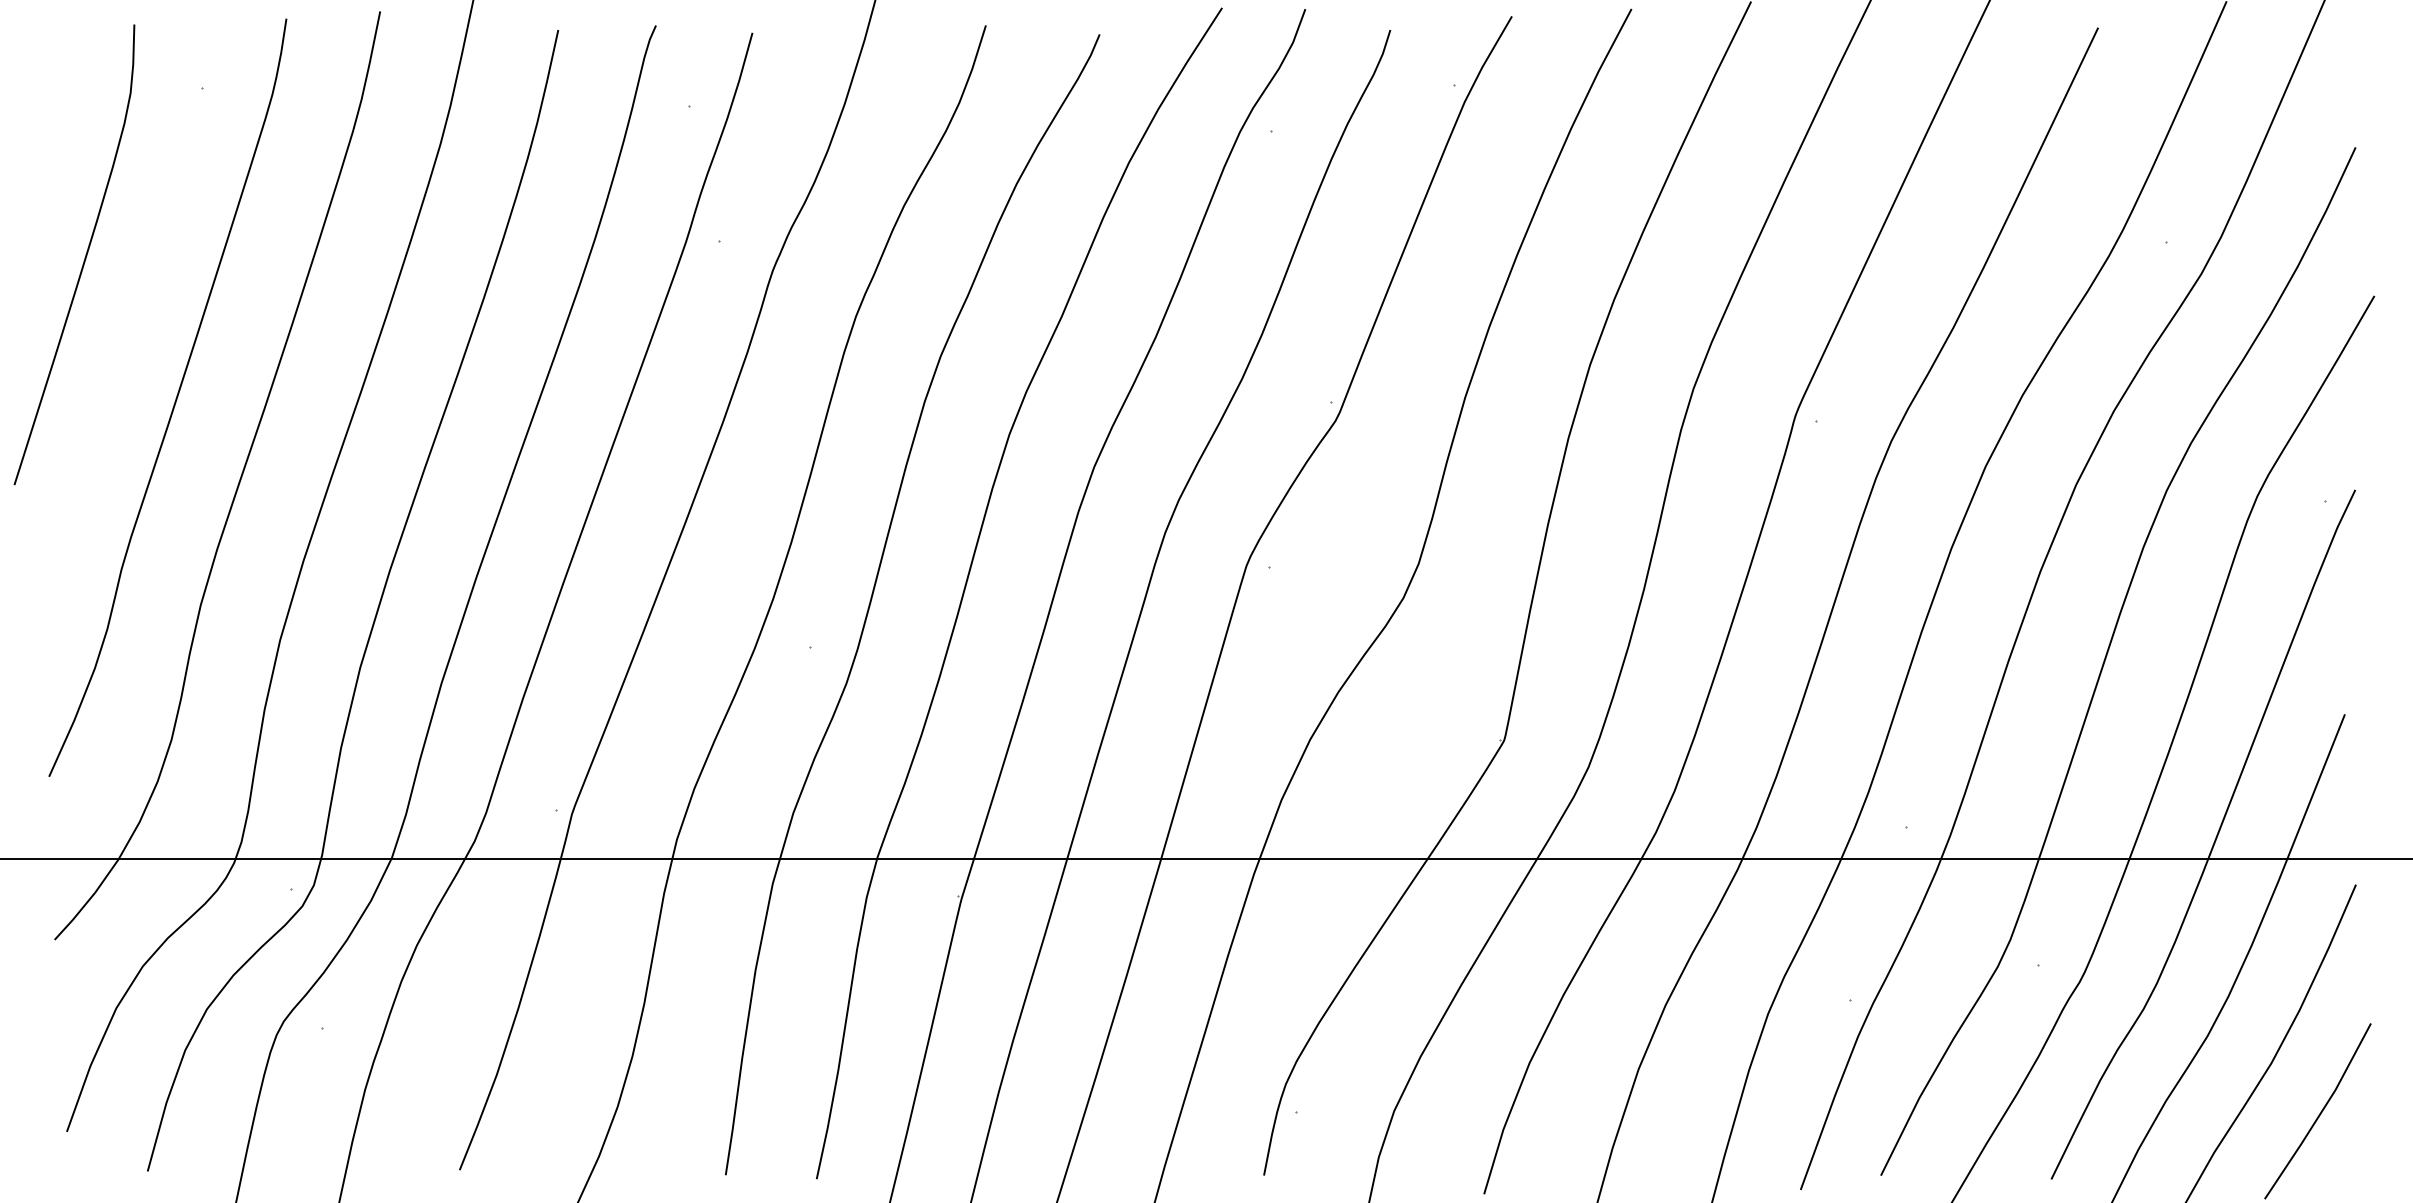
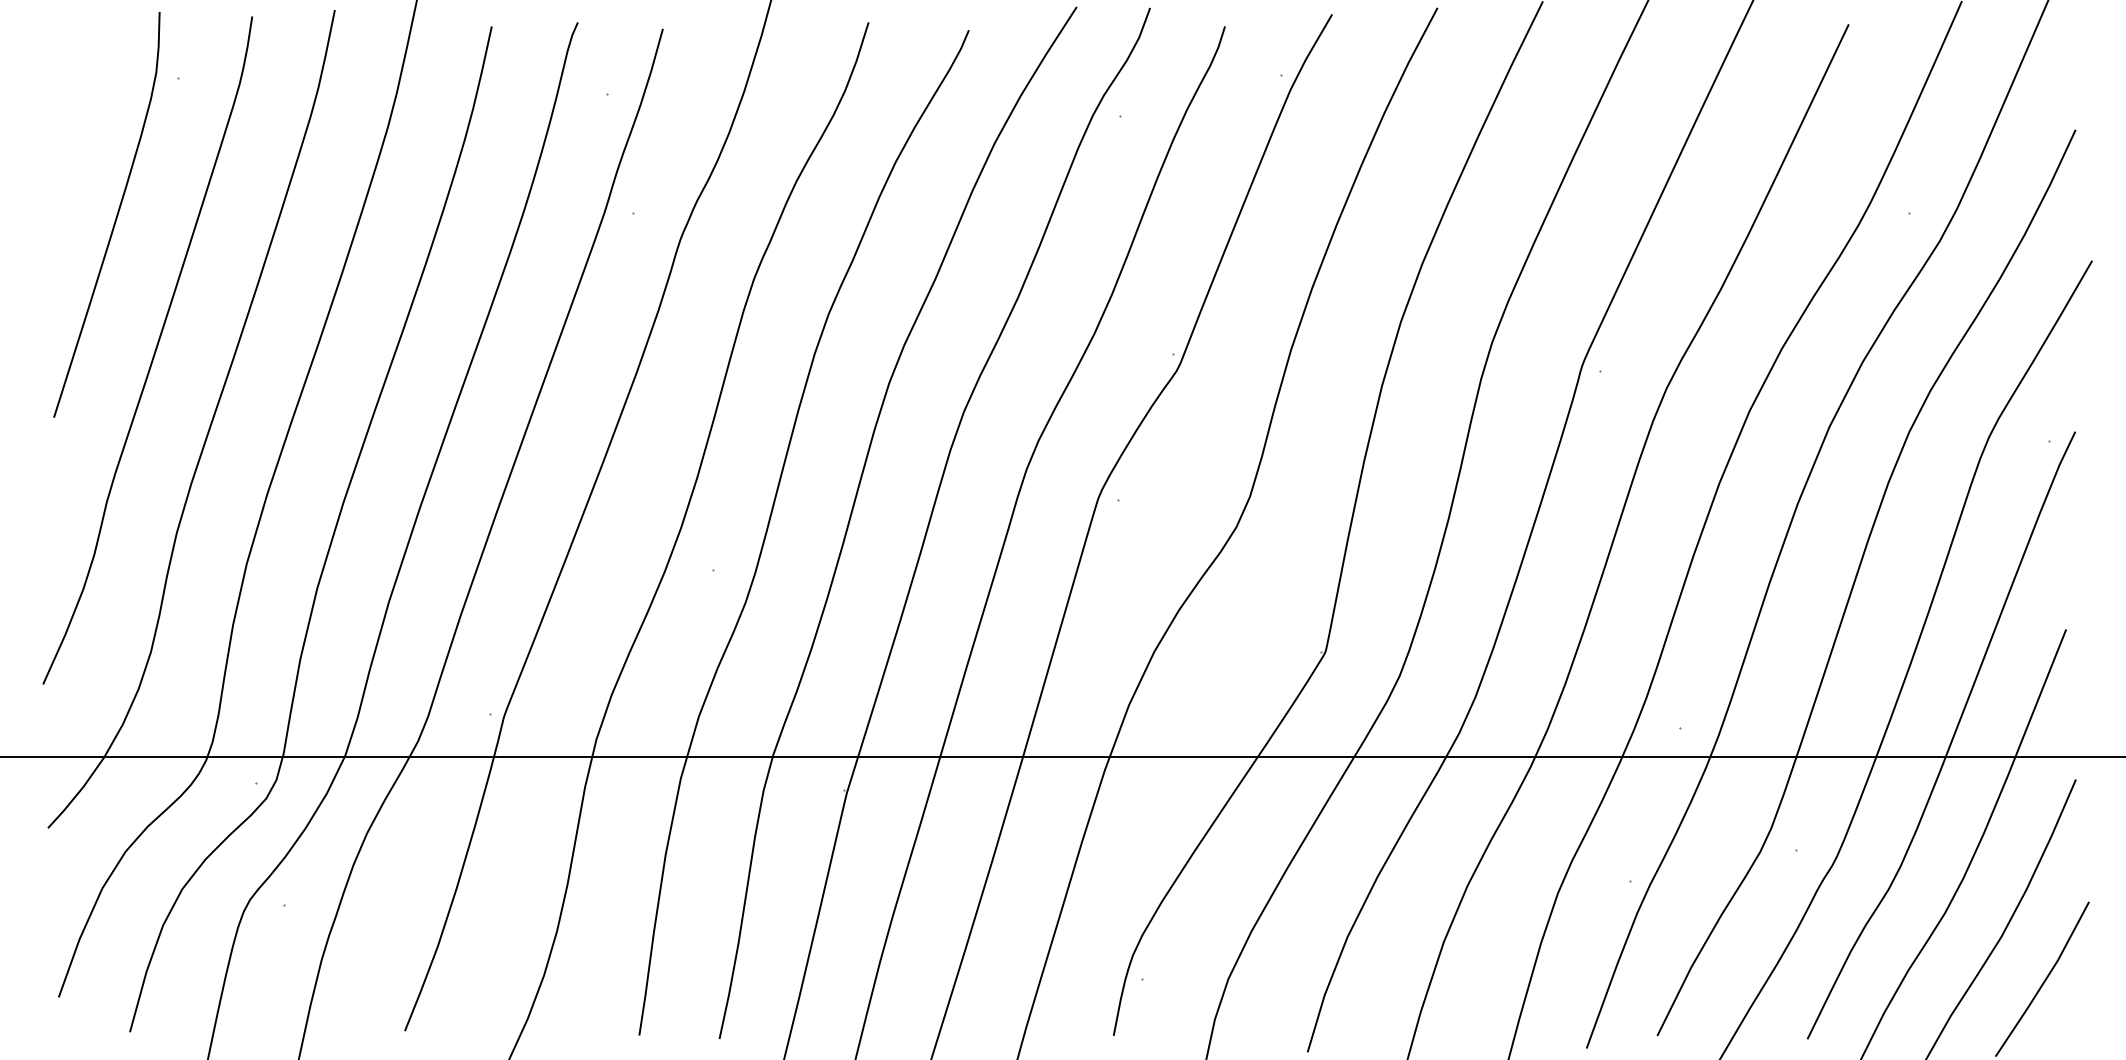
curve: (84, 257) -> (115, 217), moved

